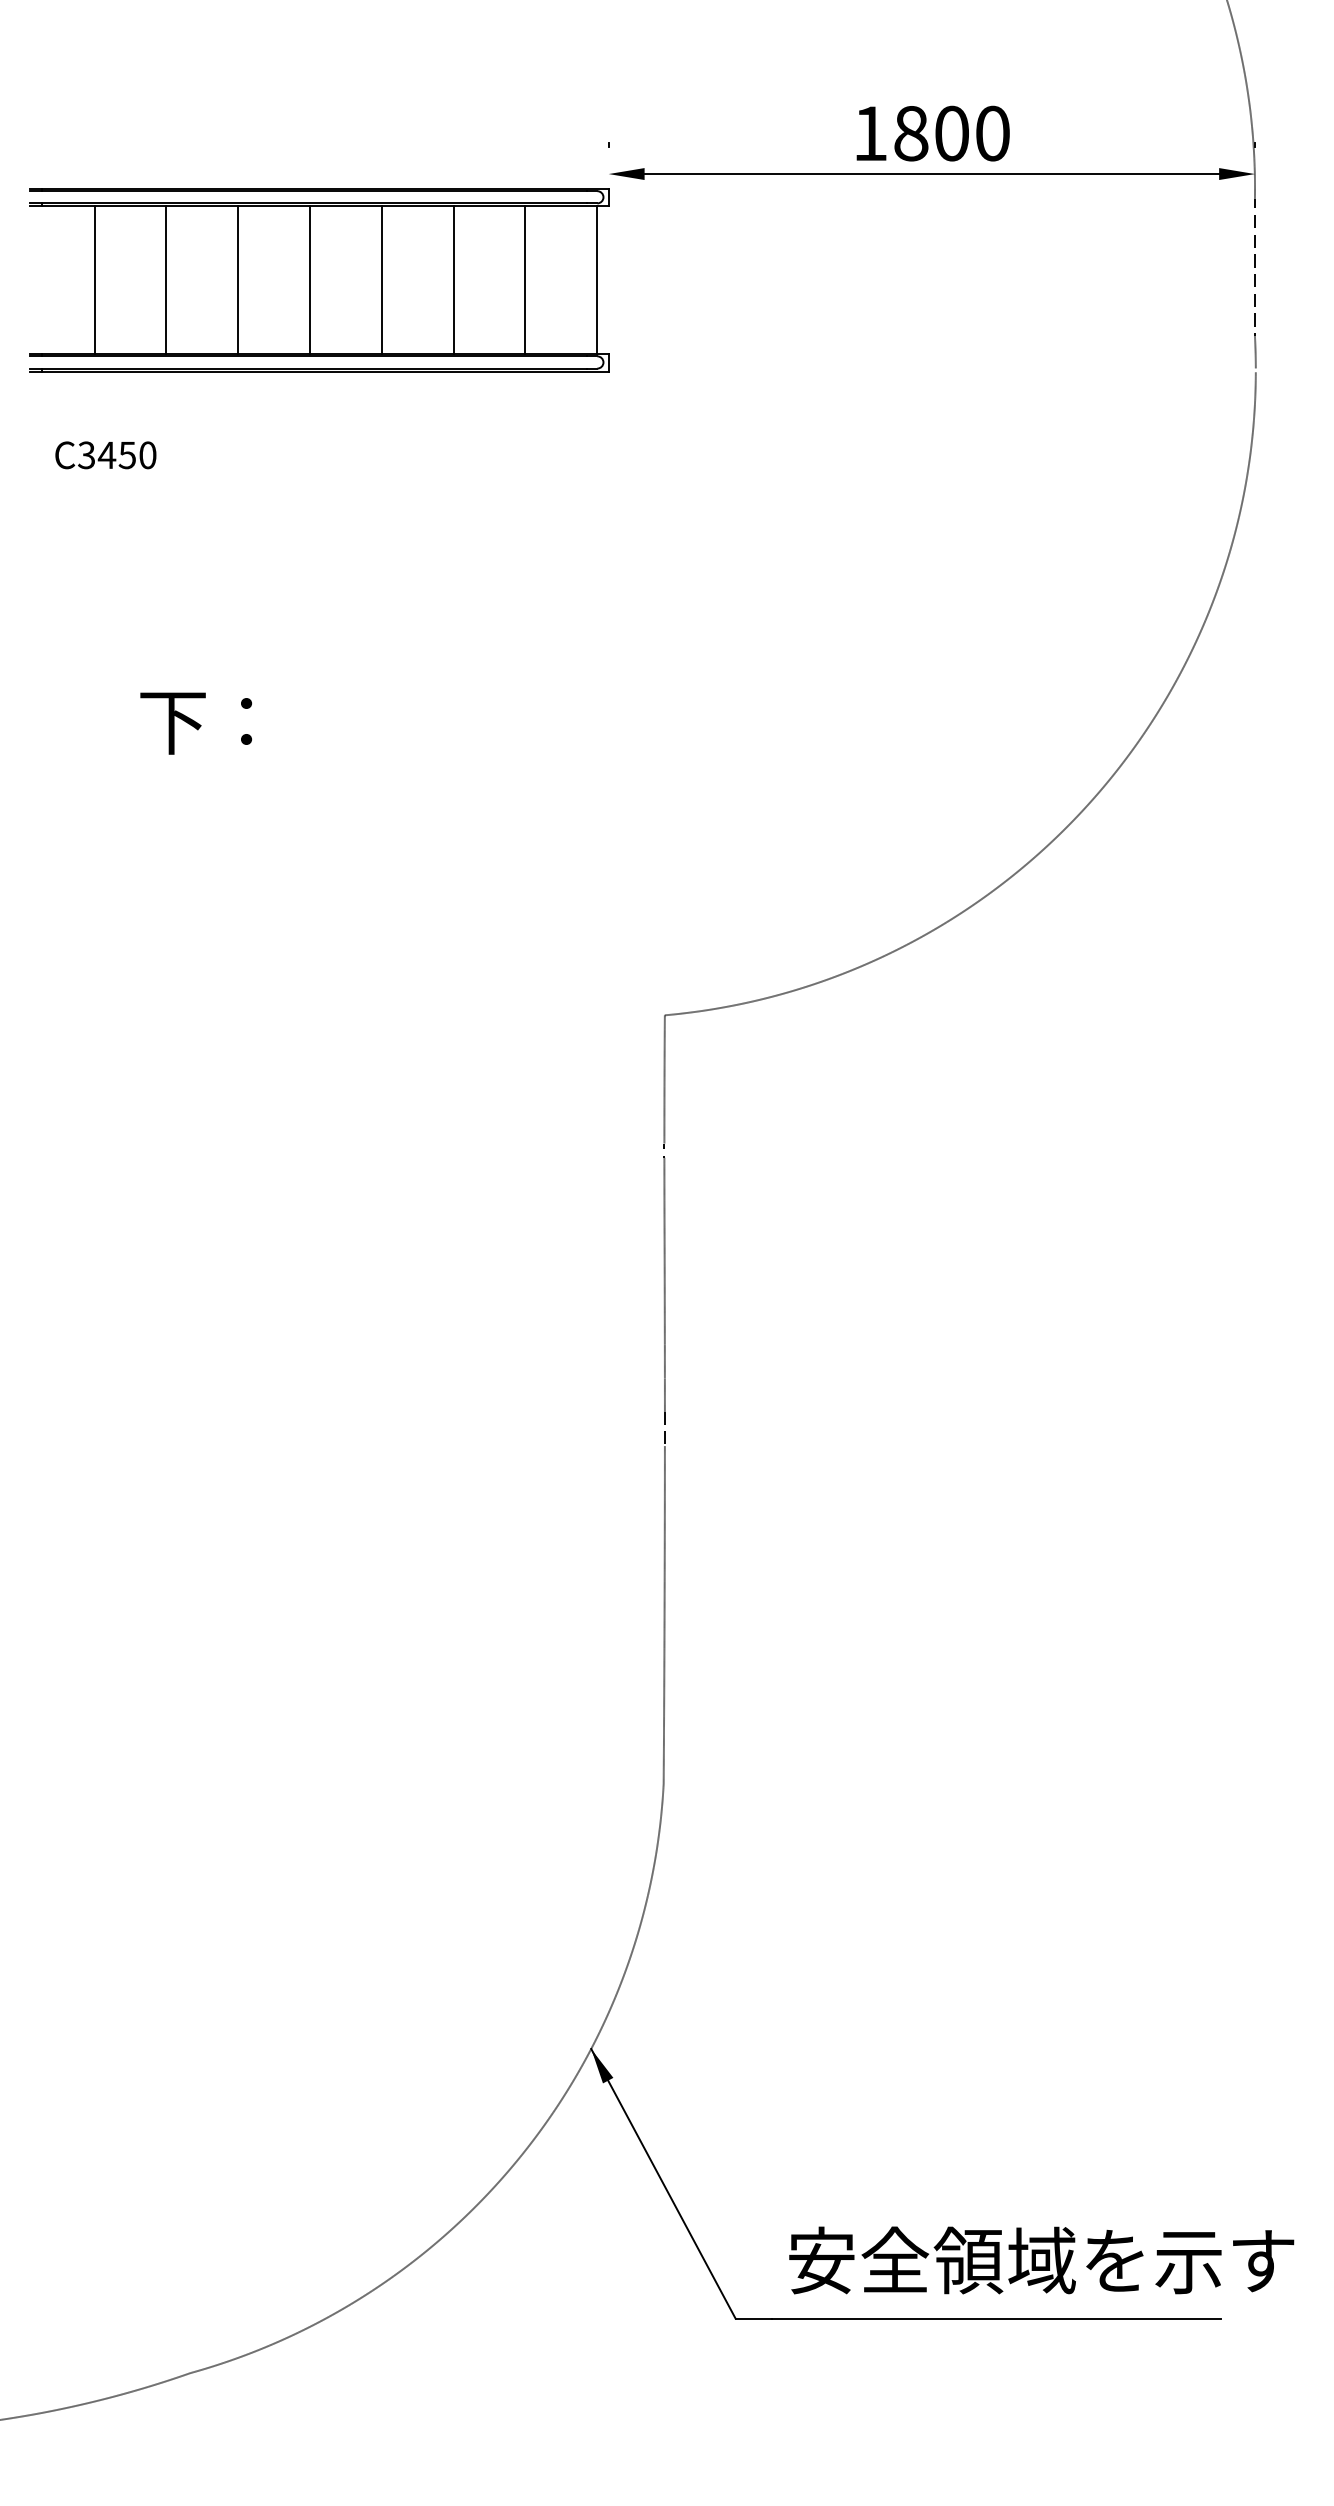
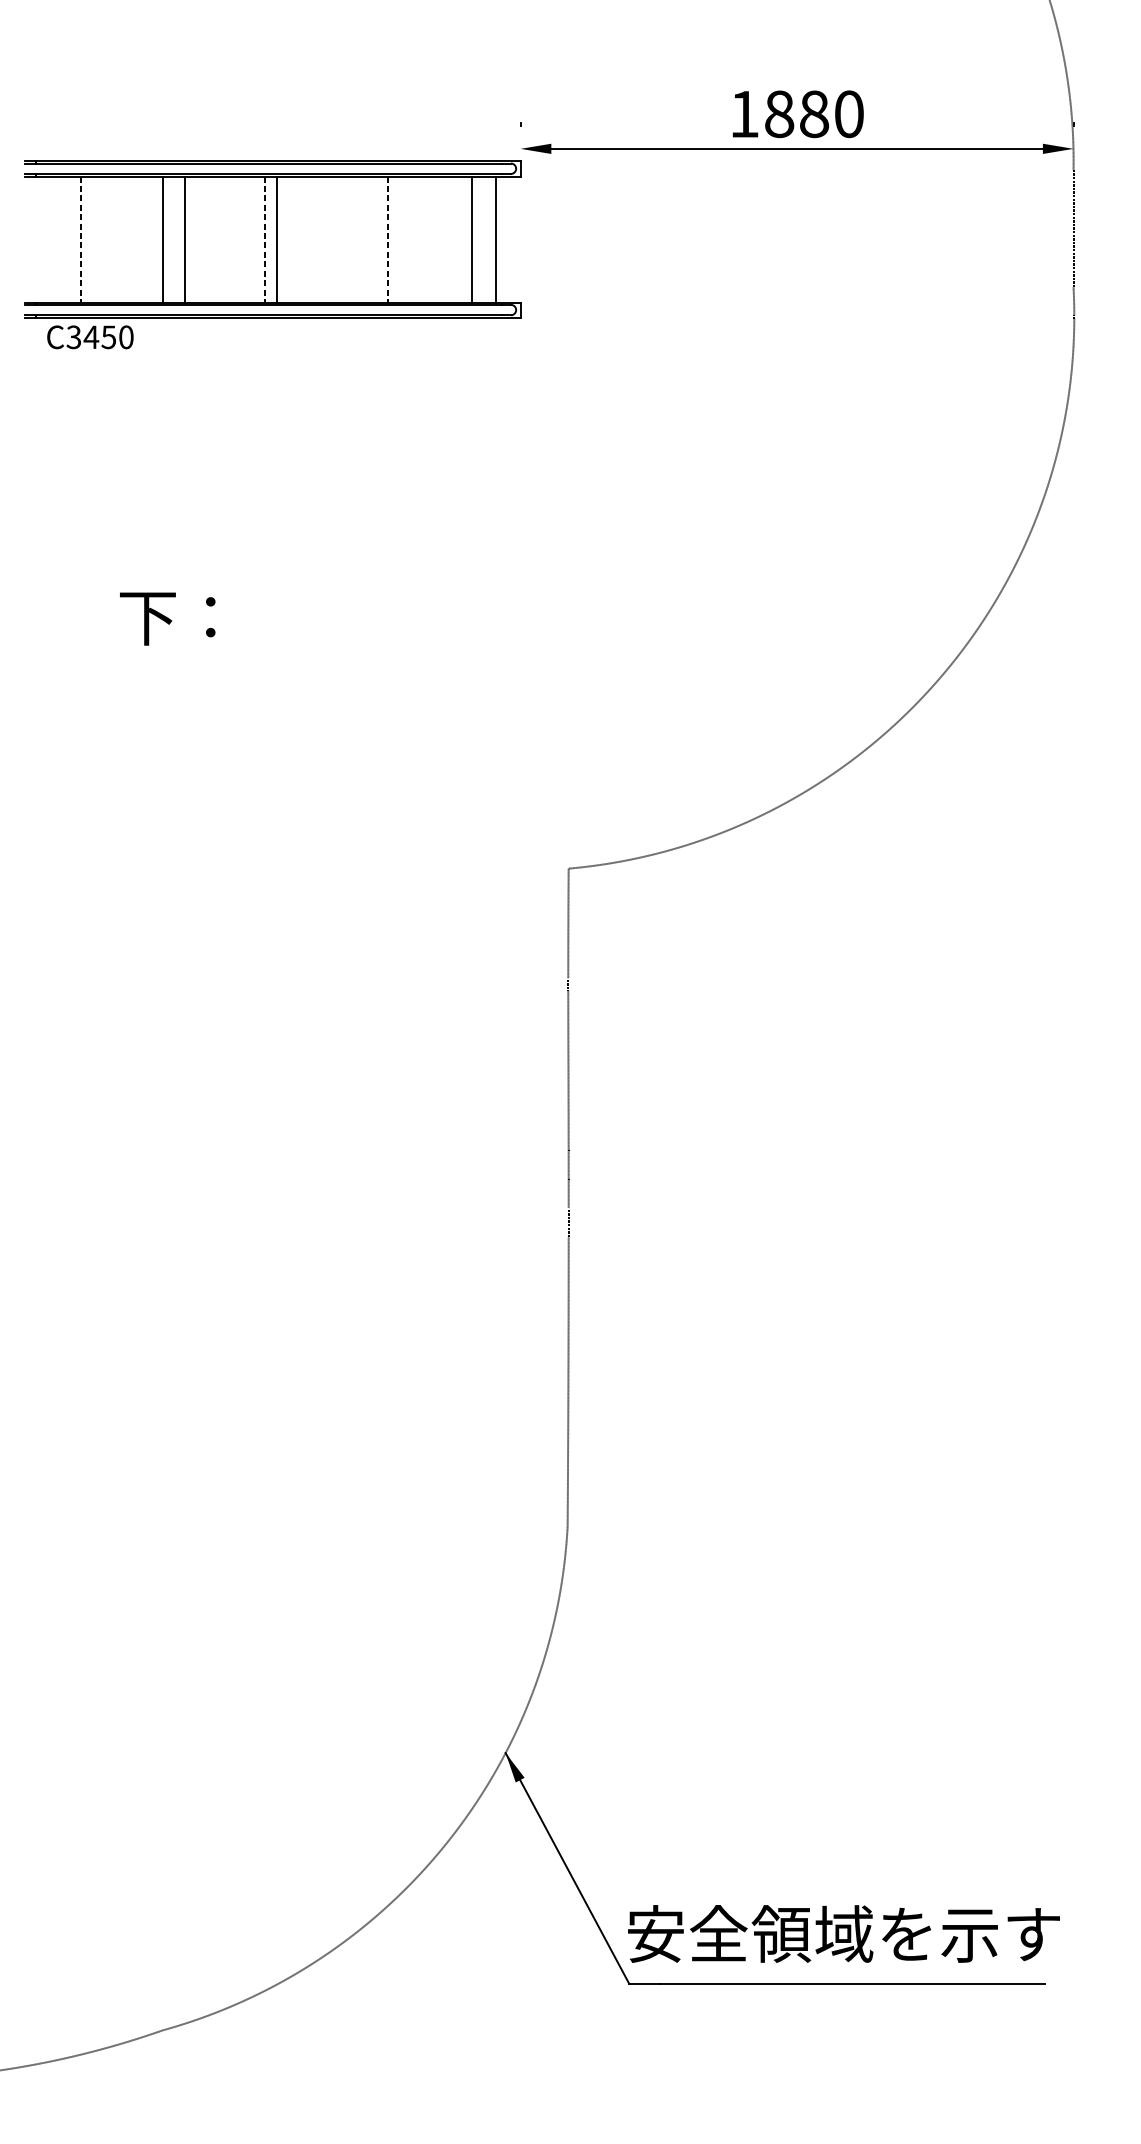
text: (952, 133) -> (814, 114), 1800 -> 1880
line: (166, 279) -> (185, 239), moved
line: (238, 279) -> (163, 239), moved
line: (381, 279) -> (276, 239), moved
line: (525, 279) -> (496, 239), moved
line: (597, 279) -> (472, 239), moved
line: (94, 280) -> (80, 239), solid -> dashed
line: (309, 280) -> (264, 239), solid -> dashed
line: (453, 280) -> (387, 239), solid -> dashed
text: (105, 455) -> (90, 337), moved
text: (1041, 2260) -> (843, 1934), moved

